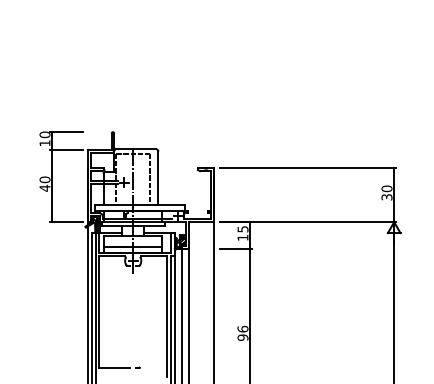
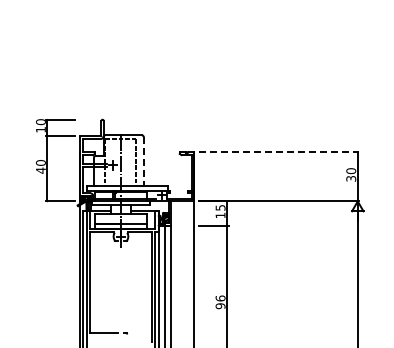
line: (307, 168) -> (279, 152), solid -> dashed
line: (158, 179) -> (143, 162), solid -> dashed

